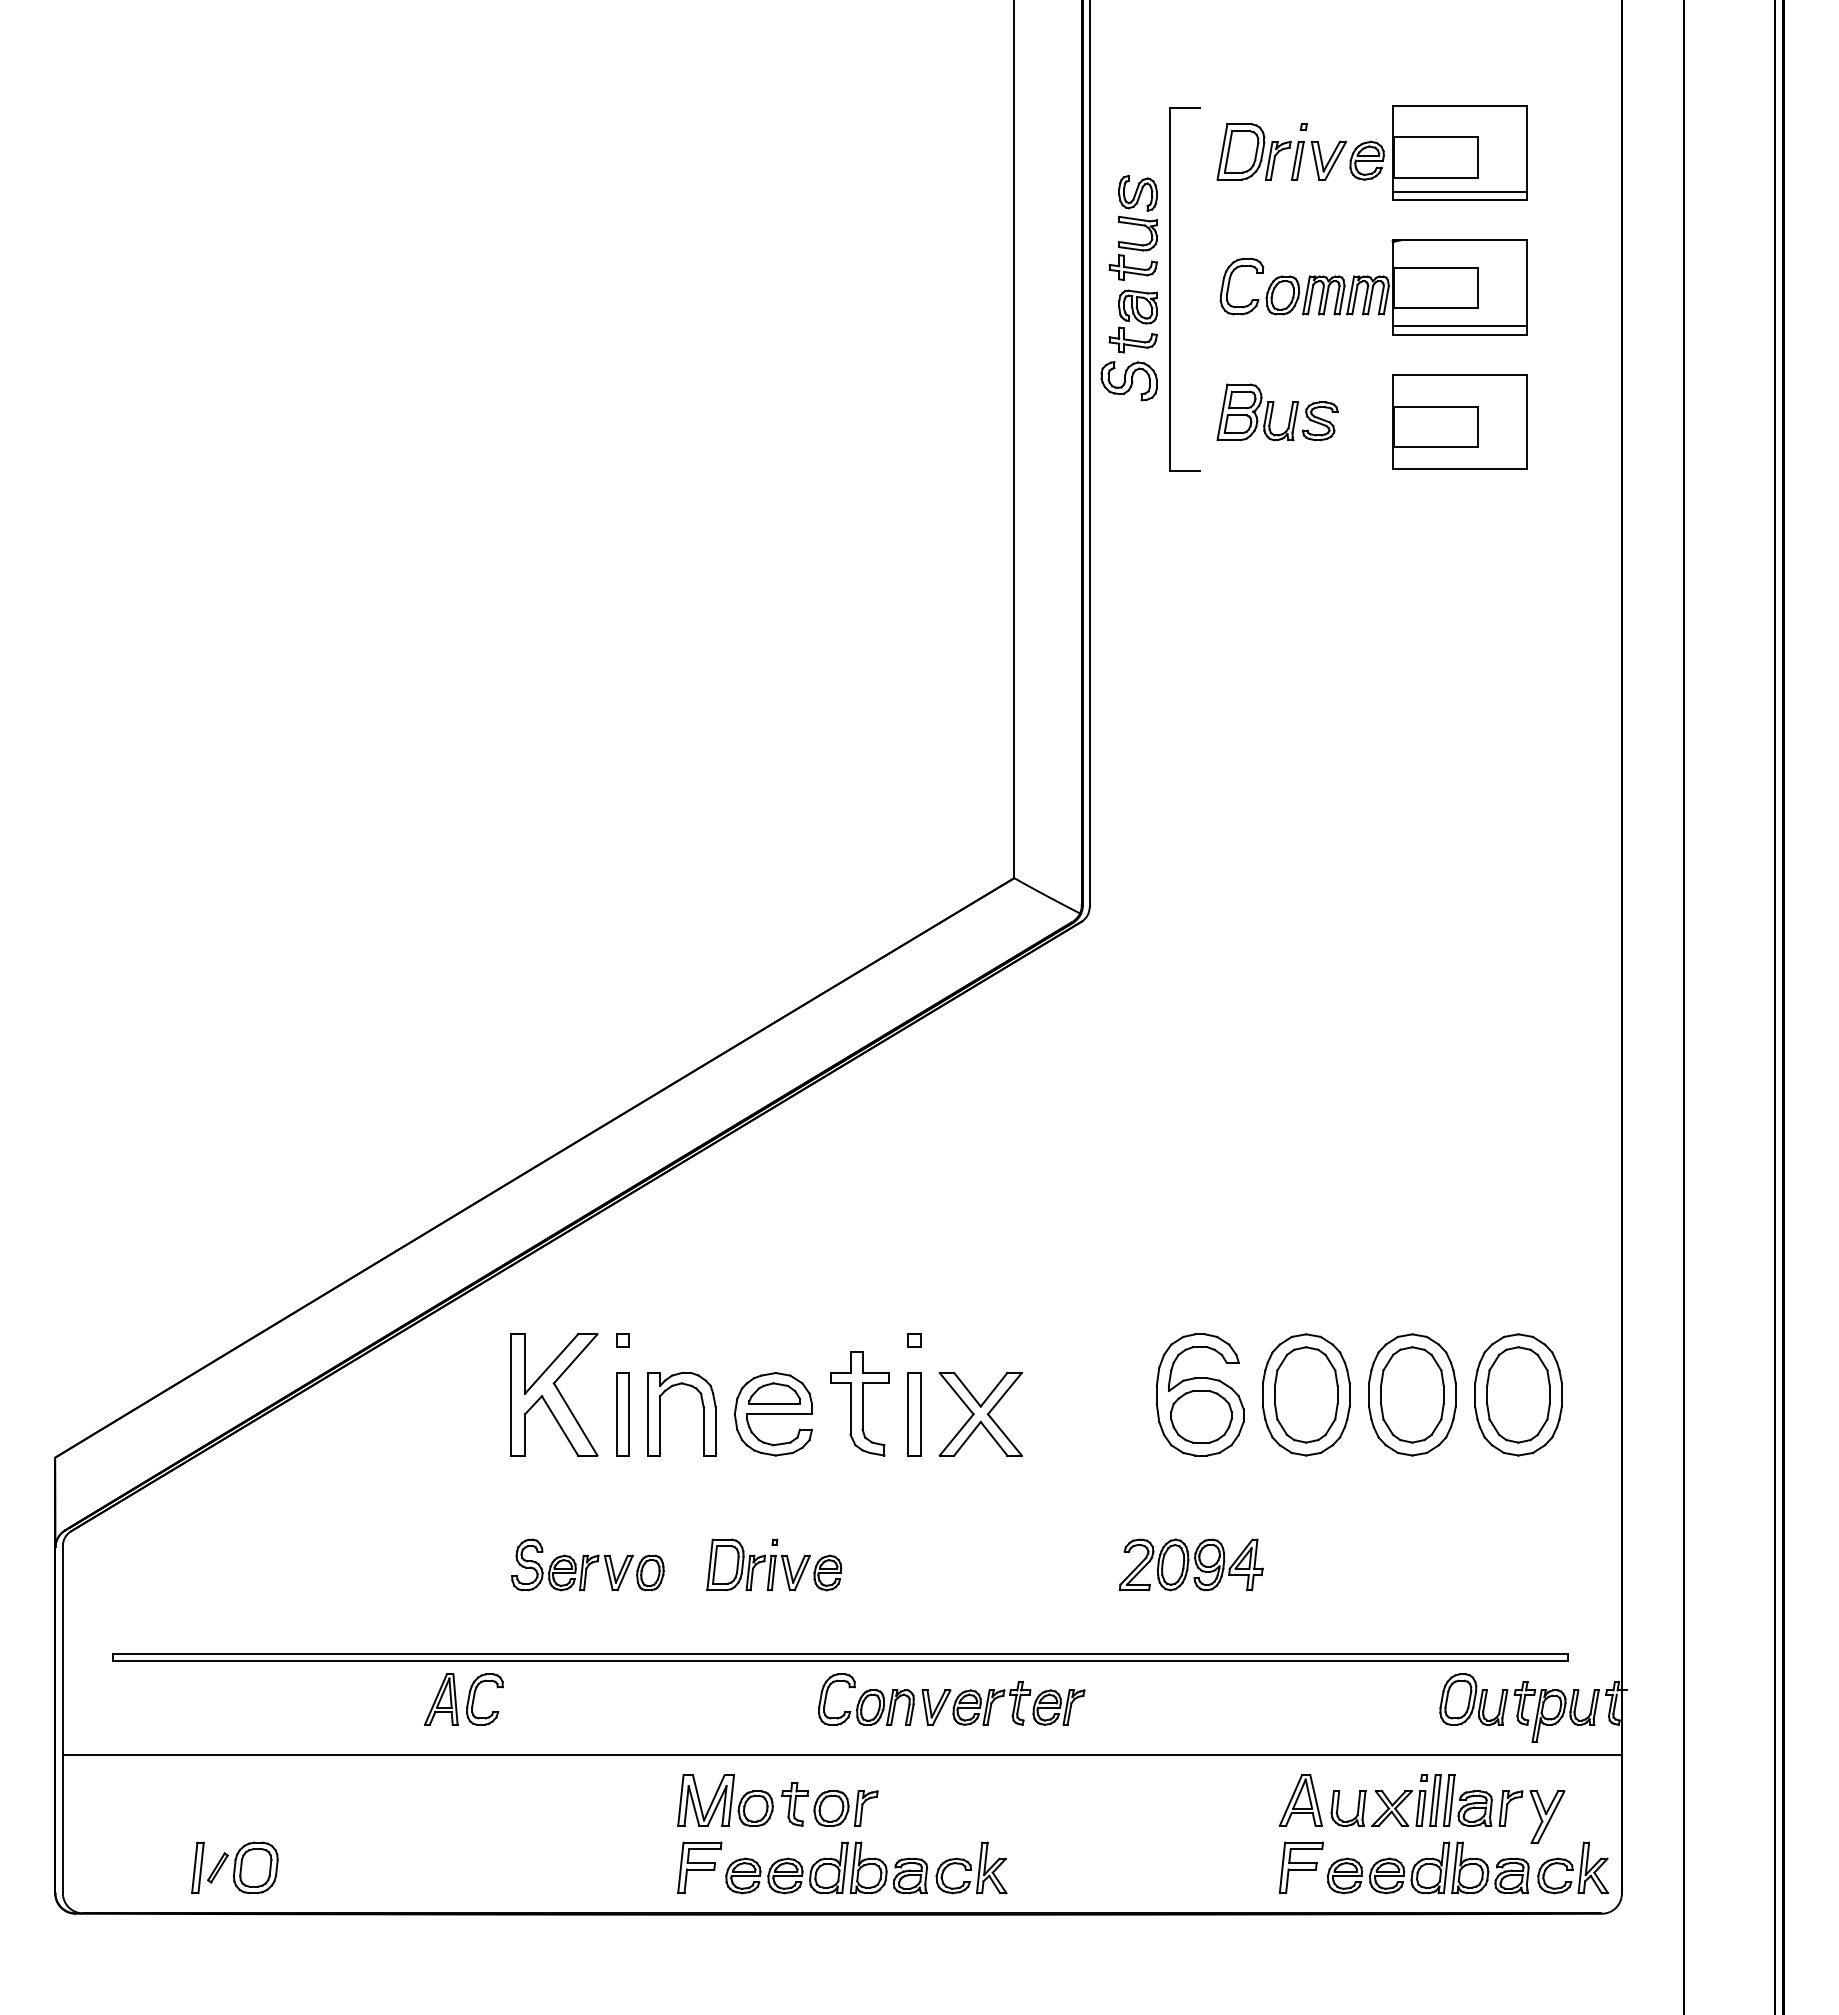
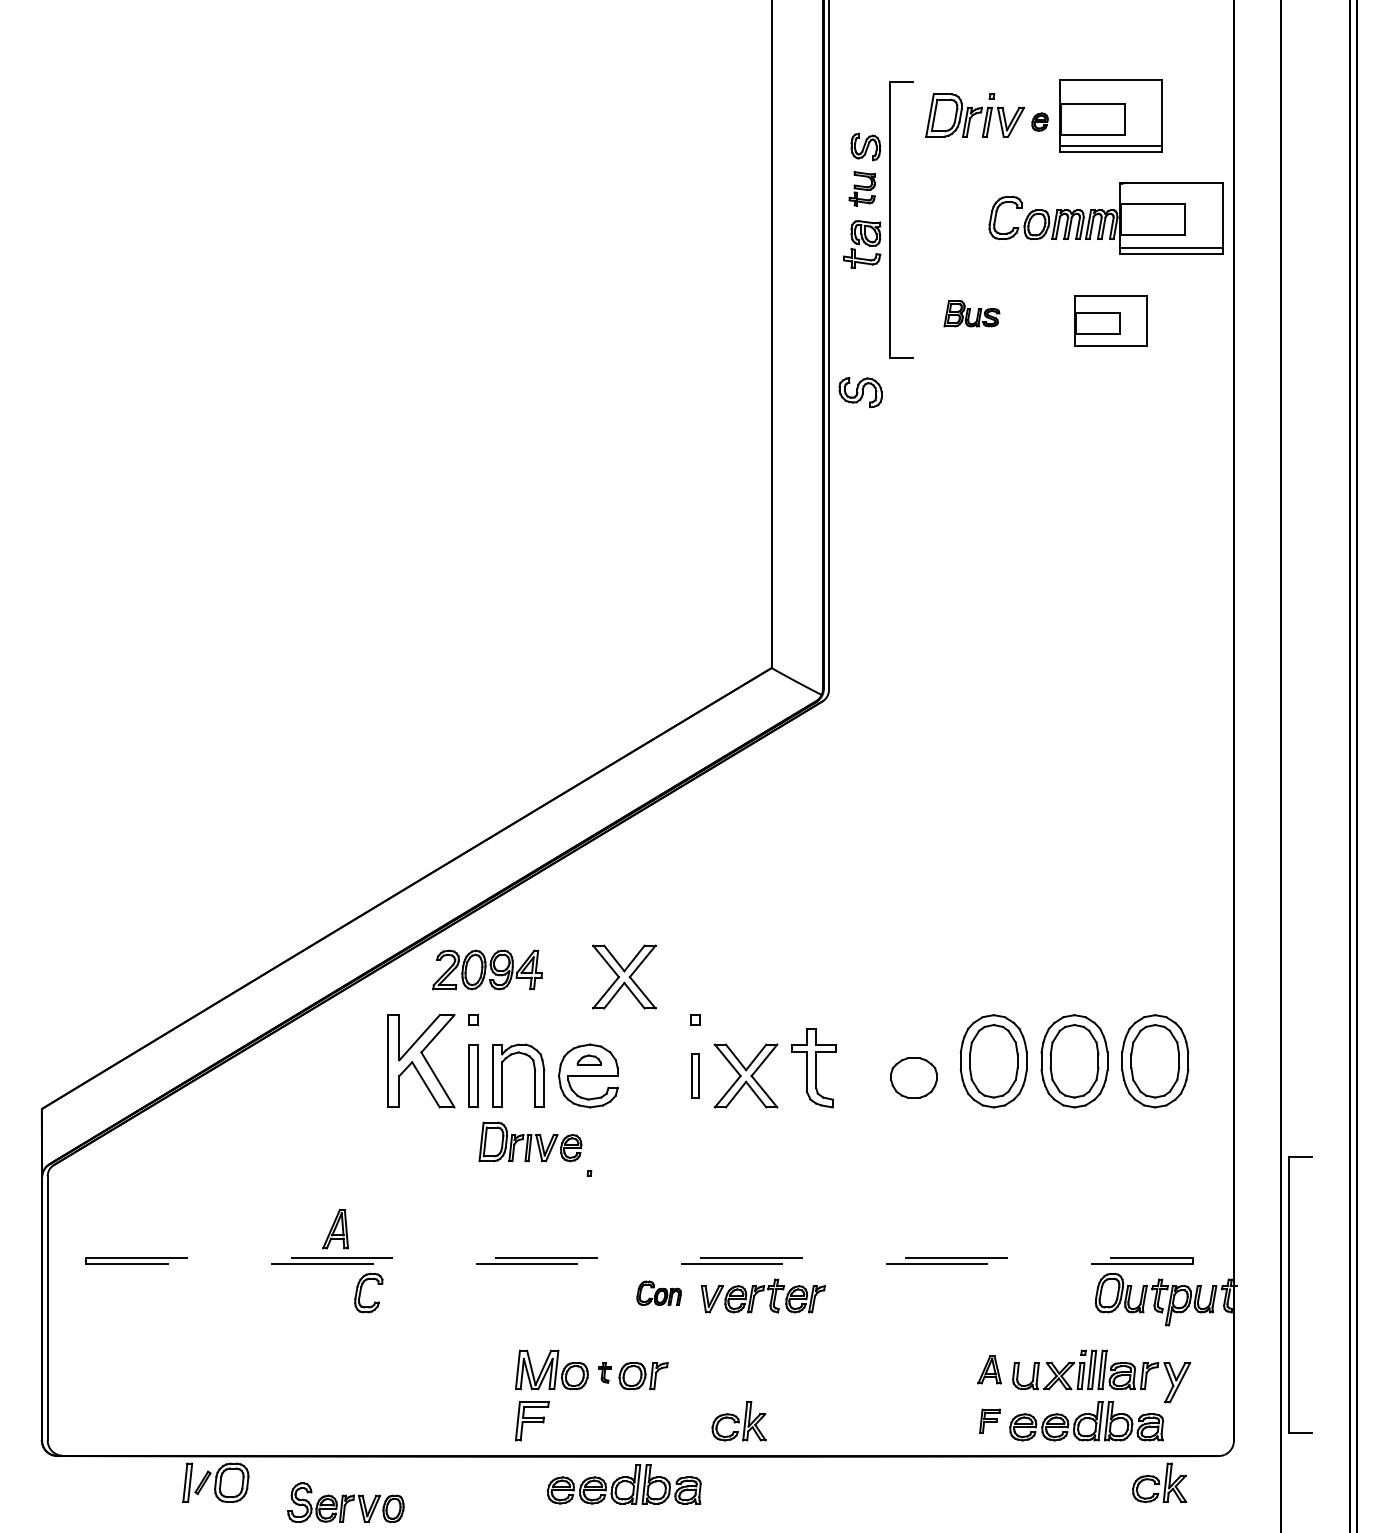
part: (1366, 160) -> (1039, 122), size x0.6
part: (1132, 248) -> (861, 188), size x0.7
part: (1373, 287) -> (1105, 218), moved
part: (1128, 381) -> (860, 392), moved
part: (1277, 412) -> (971, 313), size x0.6
part: (1459, 421) -> (1110, 320), size x0.7
part: (820, 1284) -> (624, 977), added
part: (774, 1393) -> (589, 1060), size x0.6
part: (1199, 1394) -> (912, 1060), removed
part: (859, 1403) -> (813, 1067), moved
part: (914, 1414) -> (695, 1076), size x0.7
part: (587, 1564) -> (345, 1502), moved
part: (774, 1564) -> (530, 1141), moved
part: (1190, 1564) -> (487, 969), moved
line: (840, 1653) -> (639, 1258), solid -> dashed
line: (840, 1660) -> (639, 1263), solid -> dashed
part: (441, 1699) -> (335, 1229), moved
part: (866, 1699) -> (659, 1293), size x0.6
part: (1694, 1702) -> (1289, 1295), added
line: (841, 1755) -> (640, 1335), removed
part: (1300, 1800) -> (989, 1369), size x0.7
part: (794, 1804) -> (604, 1372), size x0.6
part: (234, 1867) -> (215, 1482), moved
part: (826, 1867) -> (624, 1484), moved
part: (1300, 1867) -> (989, 1420), size x0.6
part: (1573, 1867) -> (1159, 1482), moved

